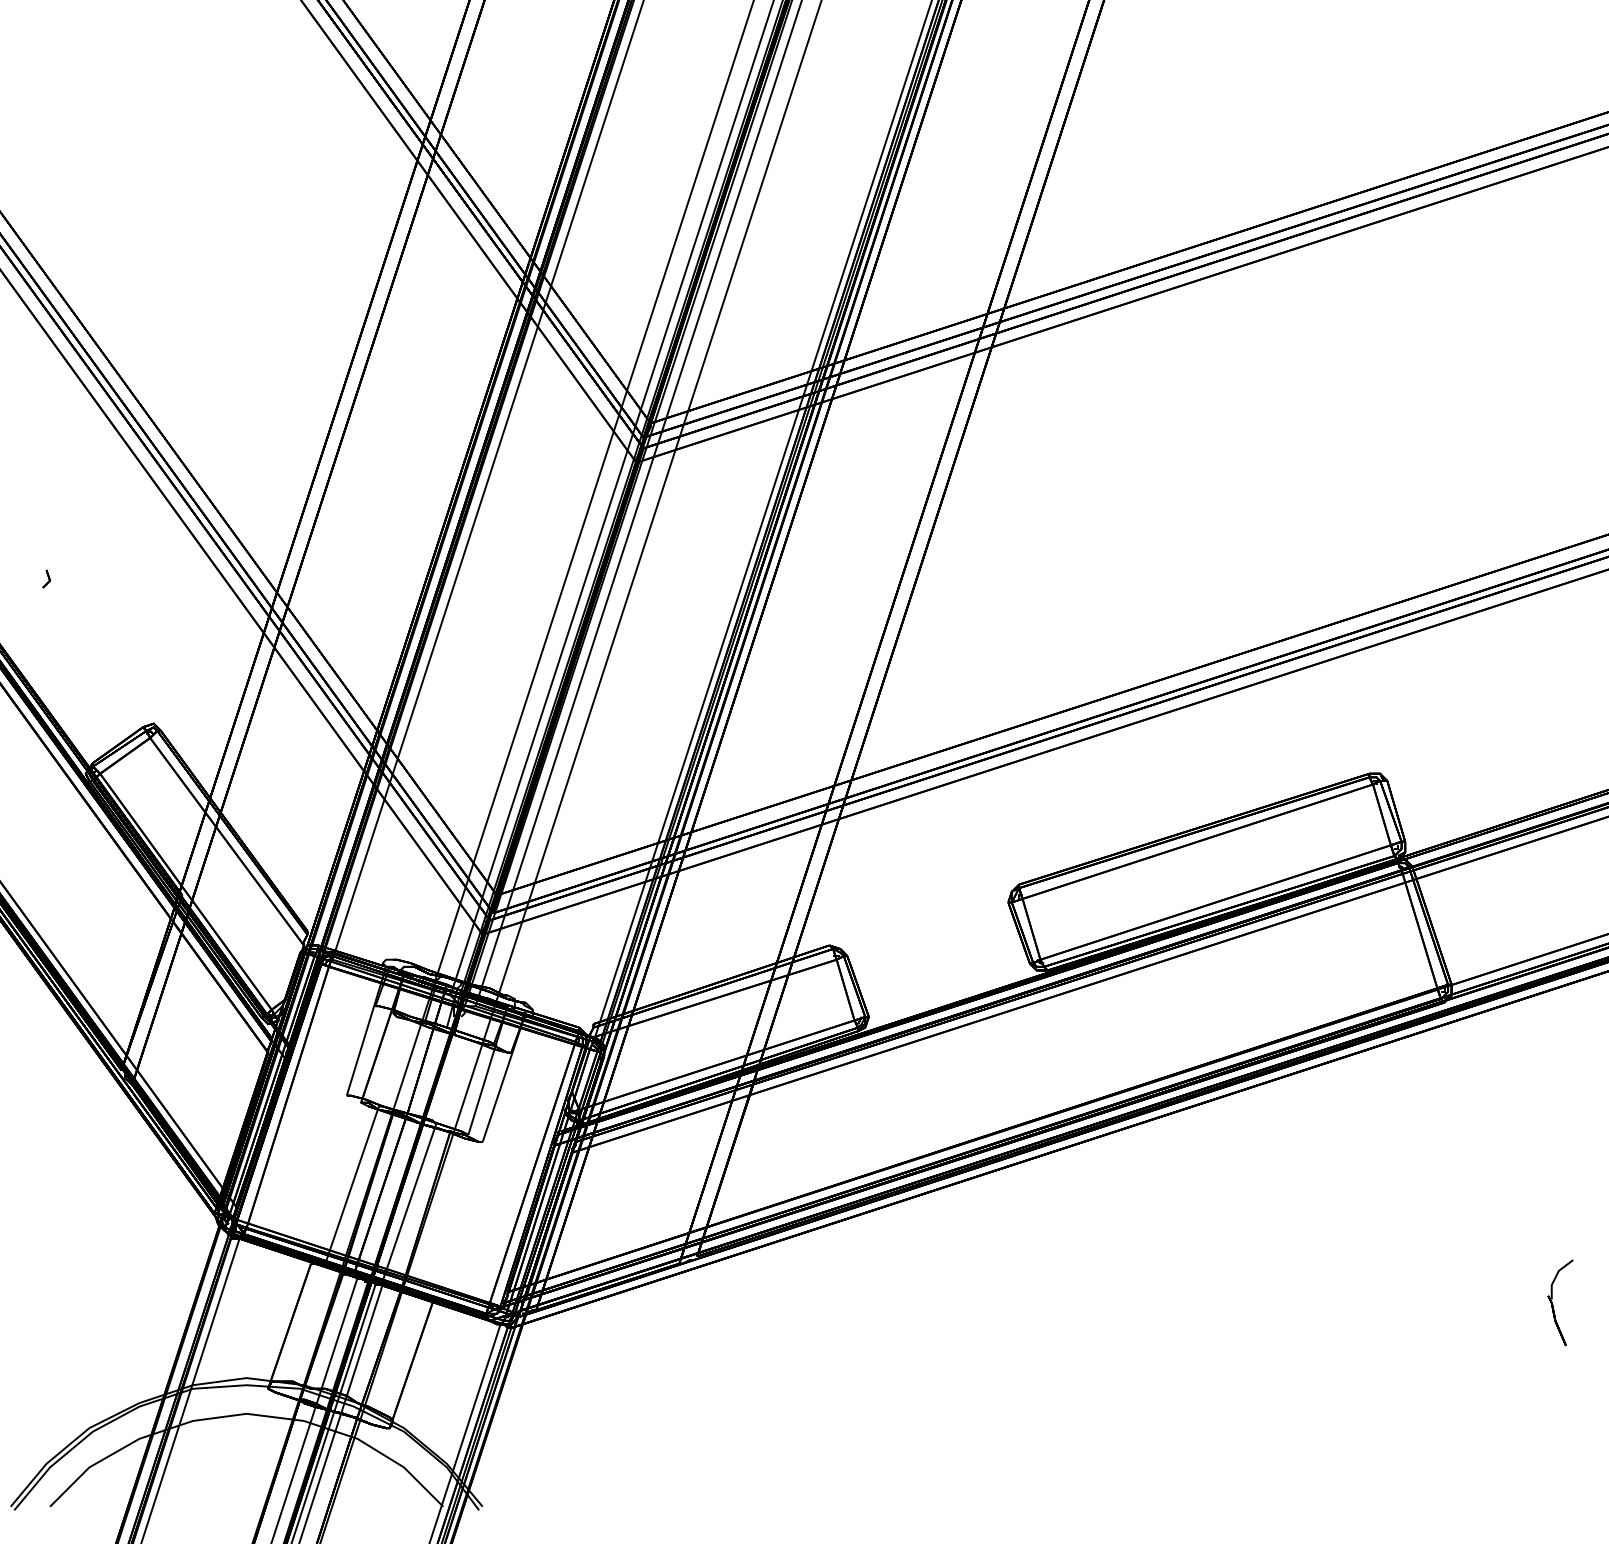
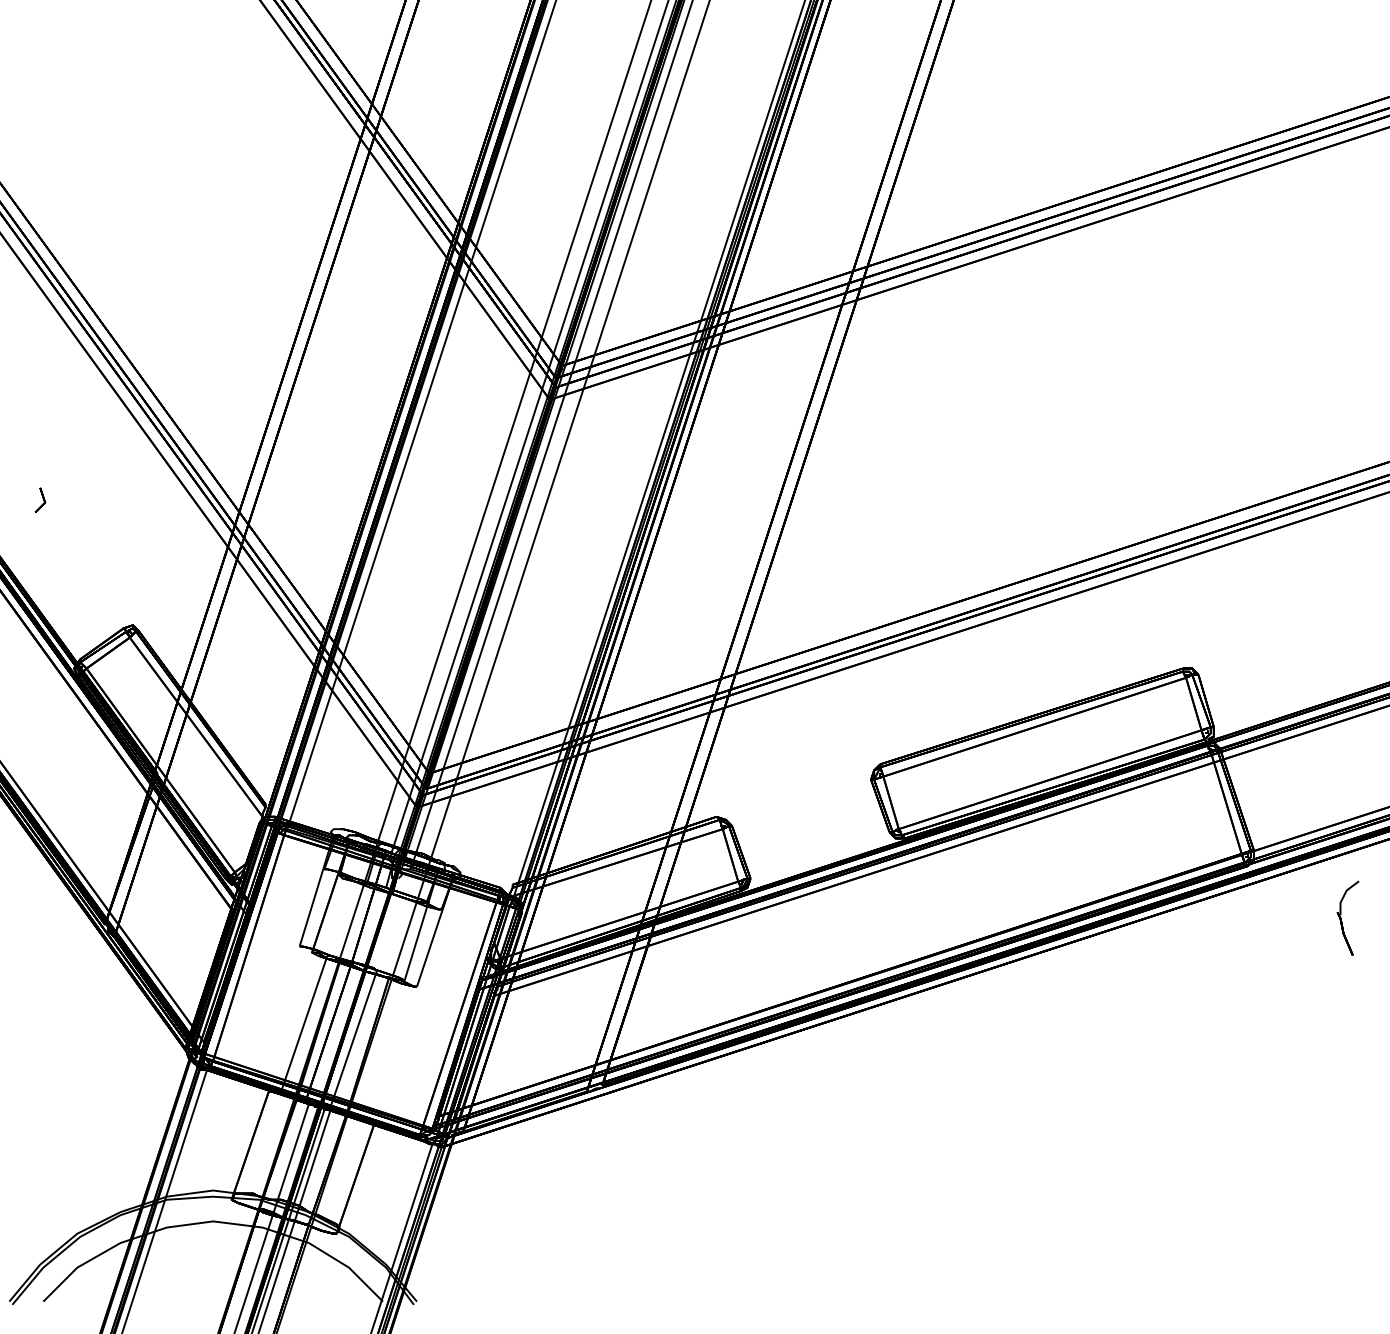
part: (46, 578) -> (40, 499), size x1.6
part: (1553, 1304) -> (1341, 919), moved

